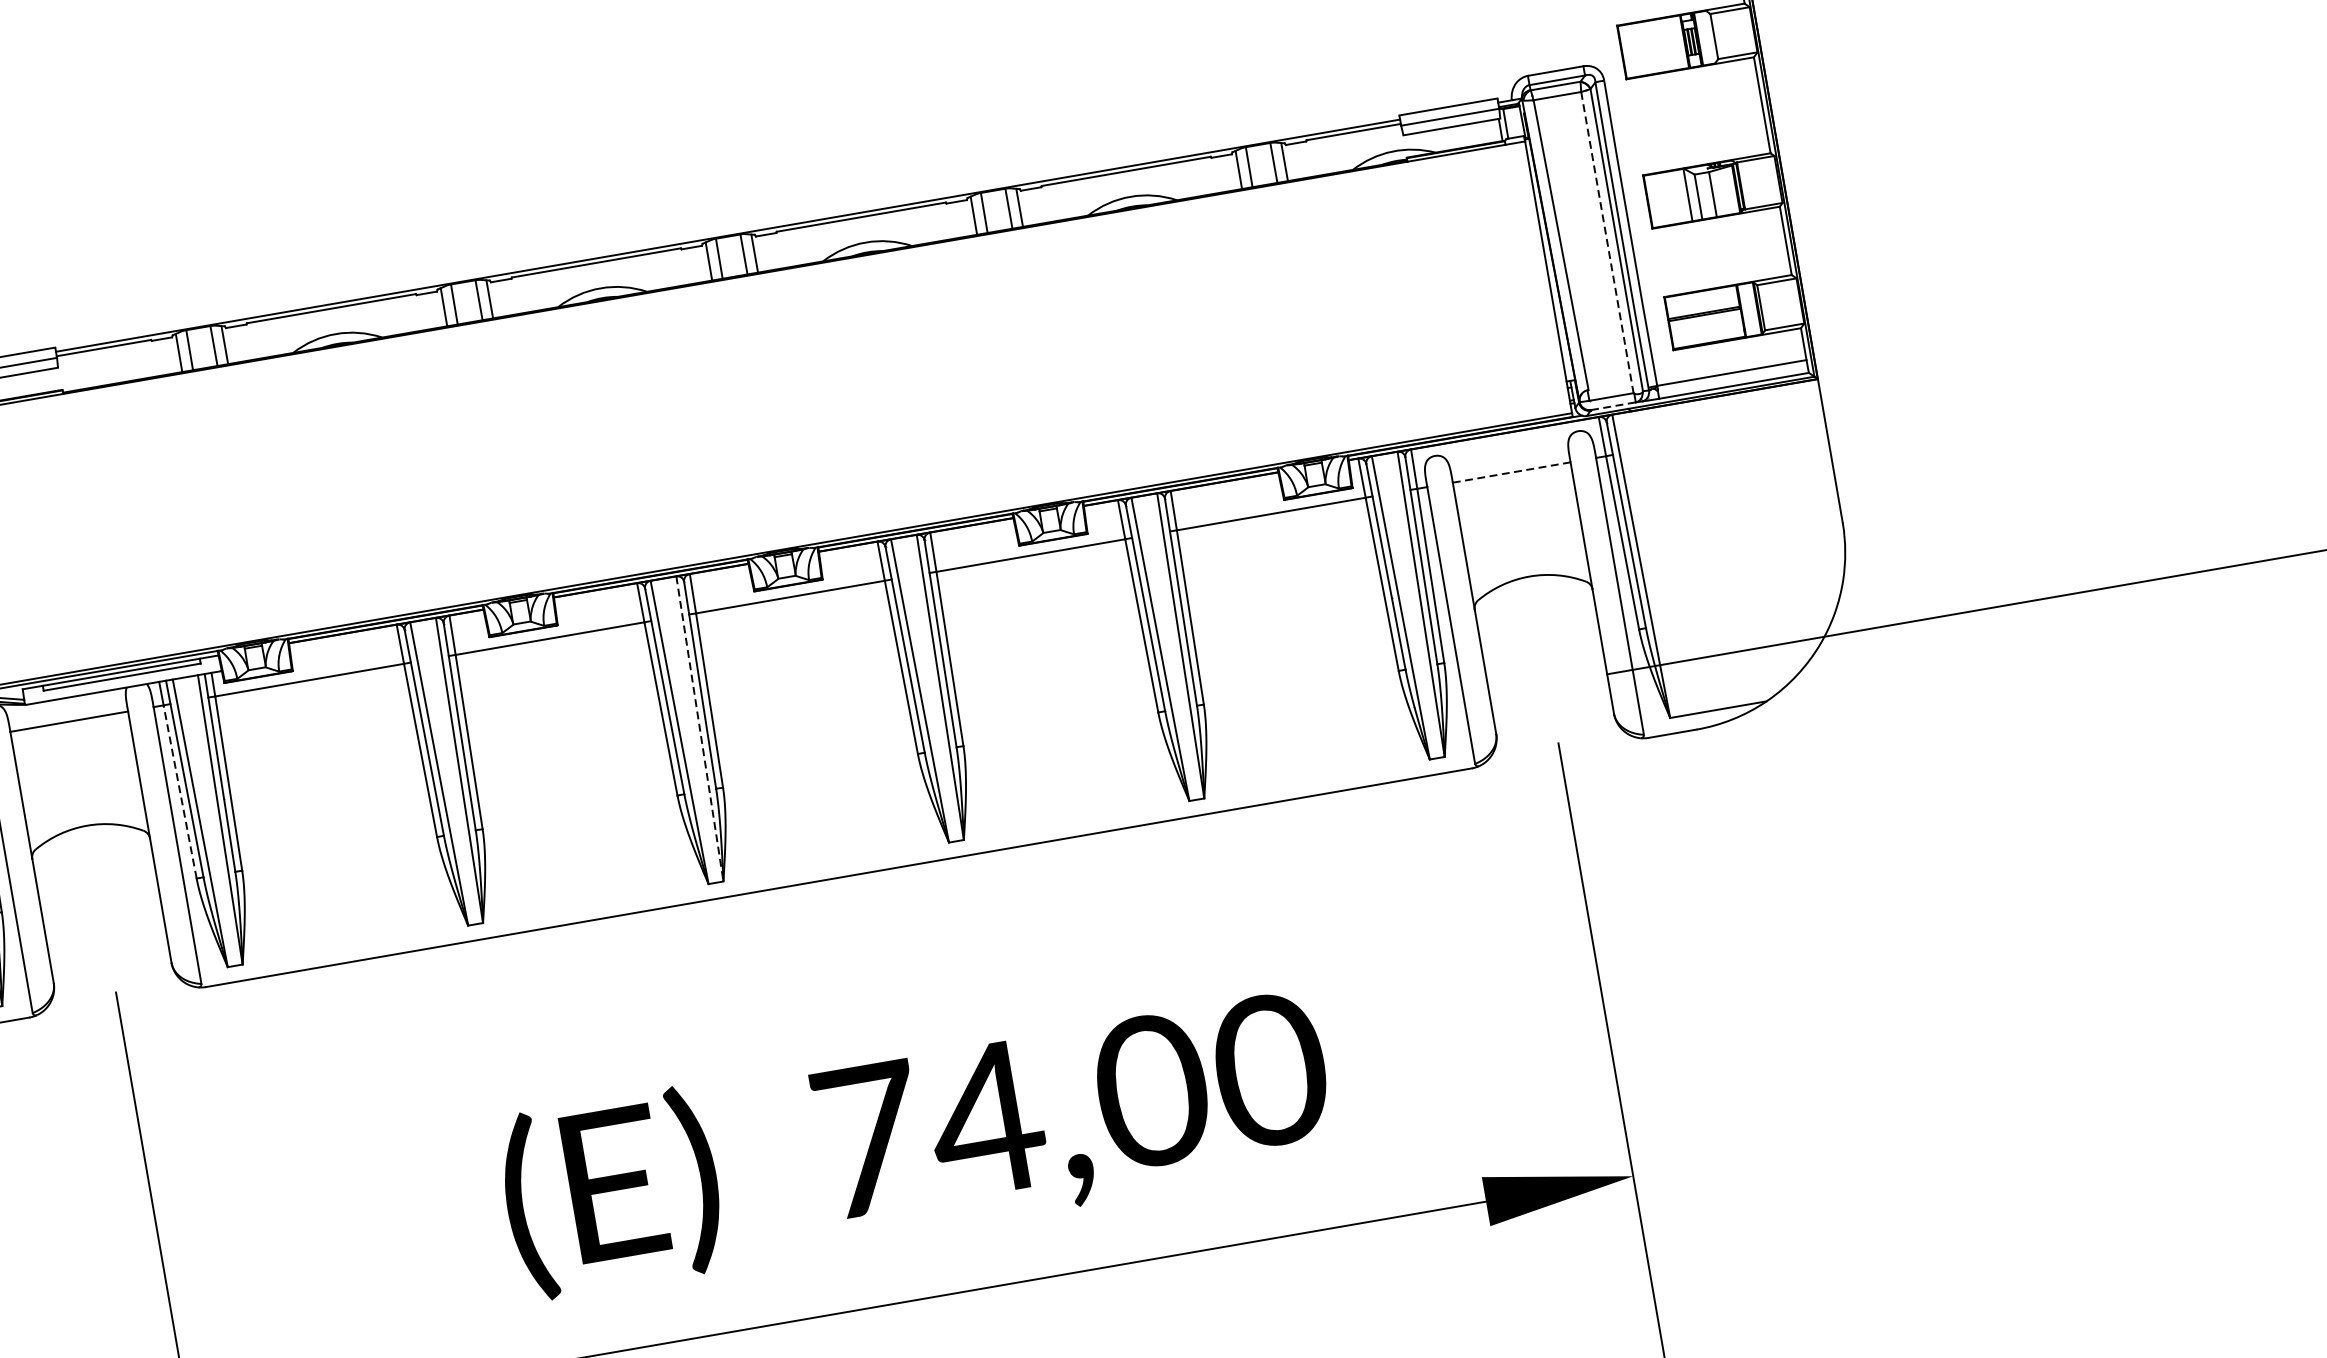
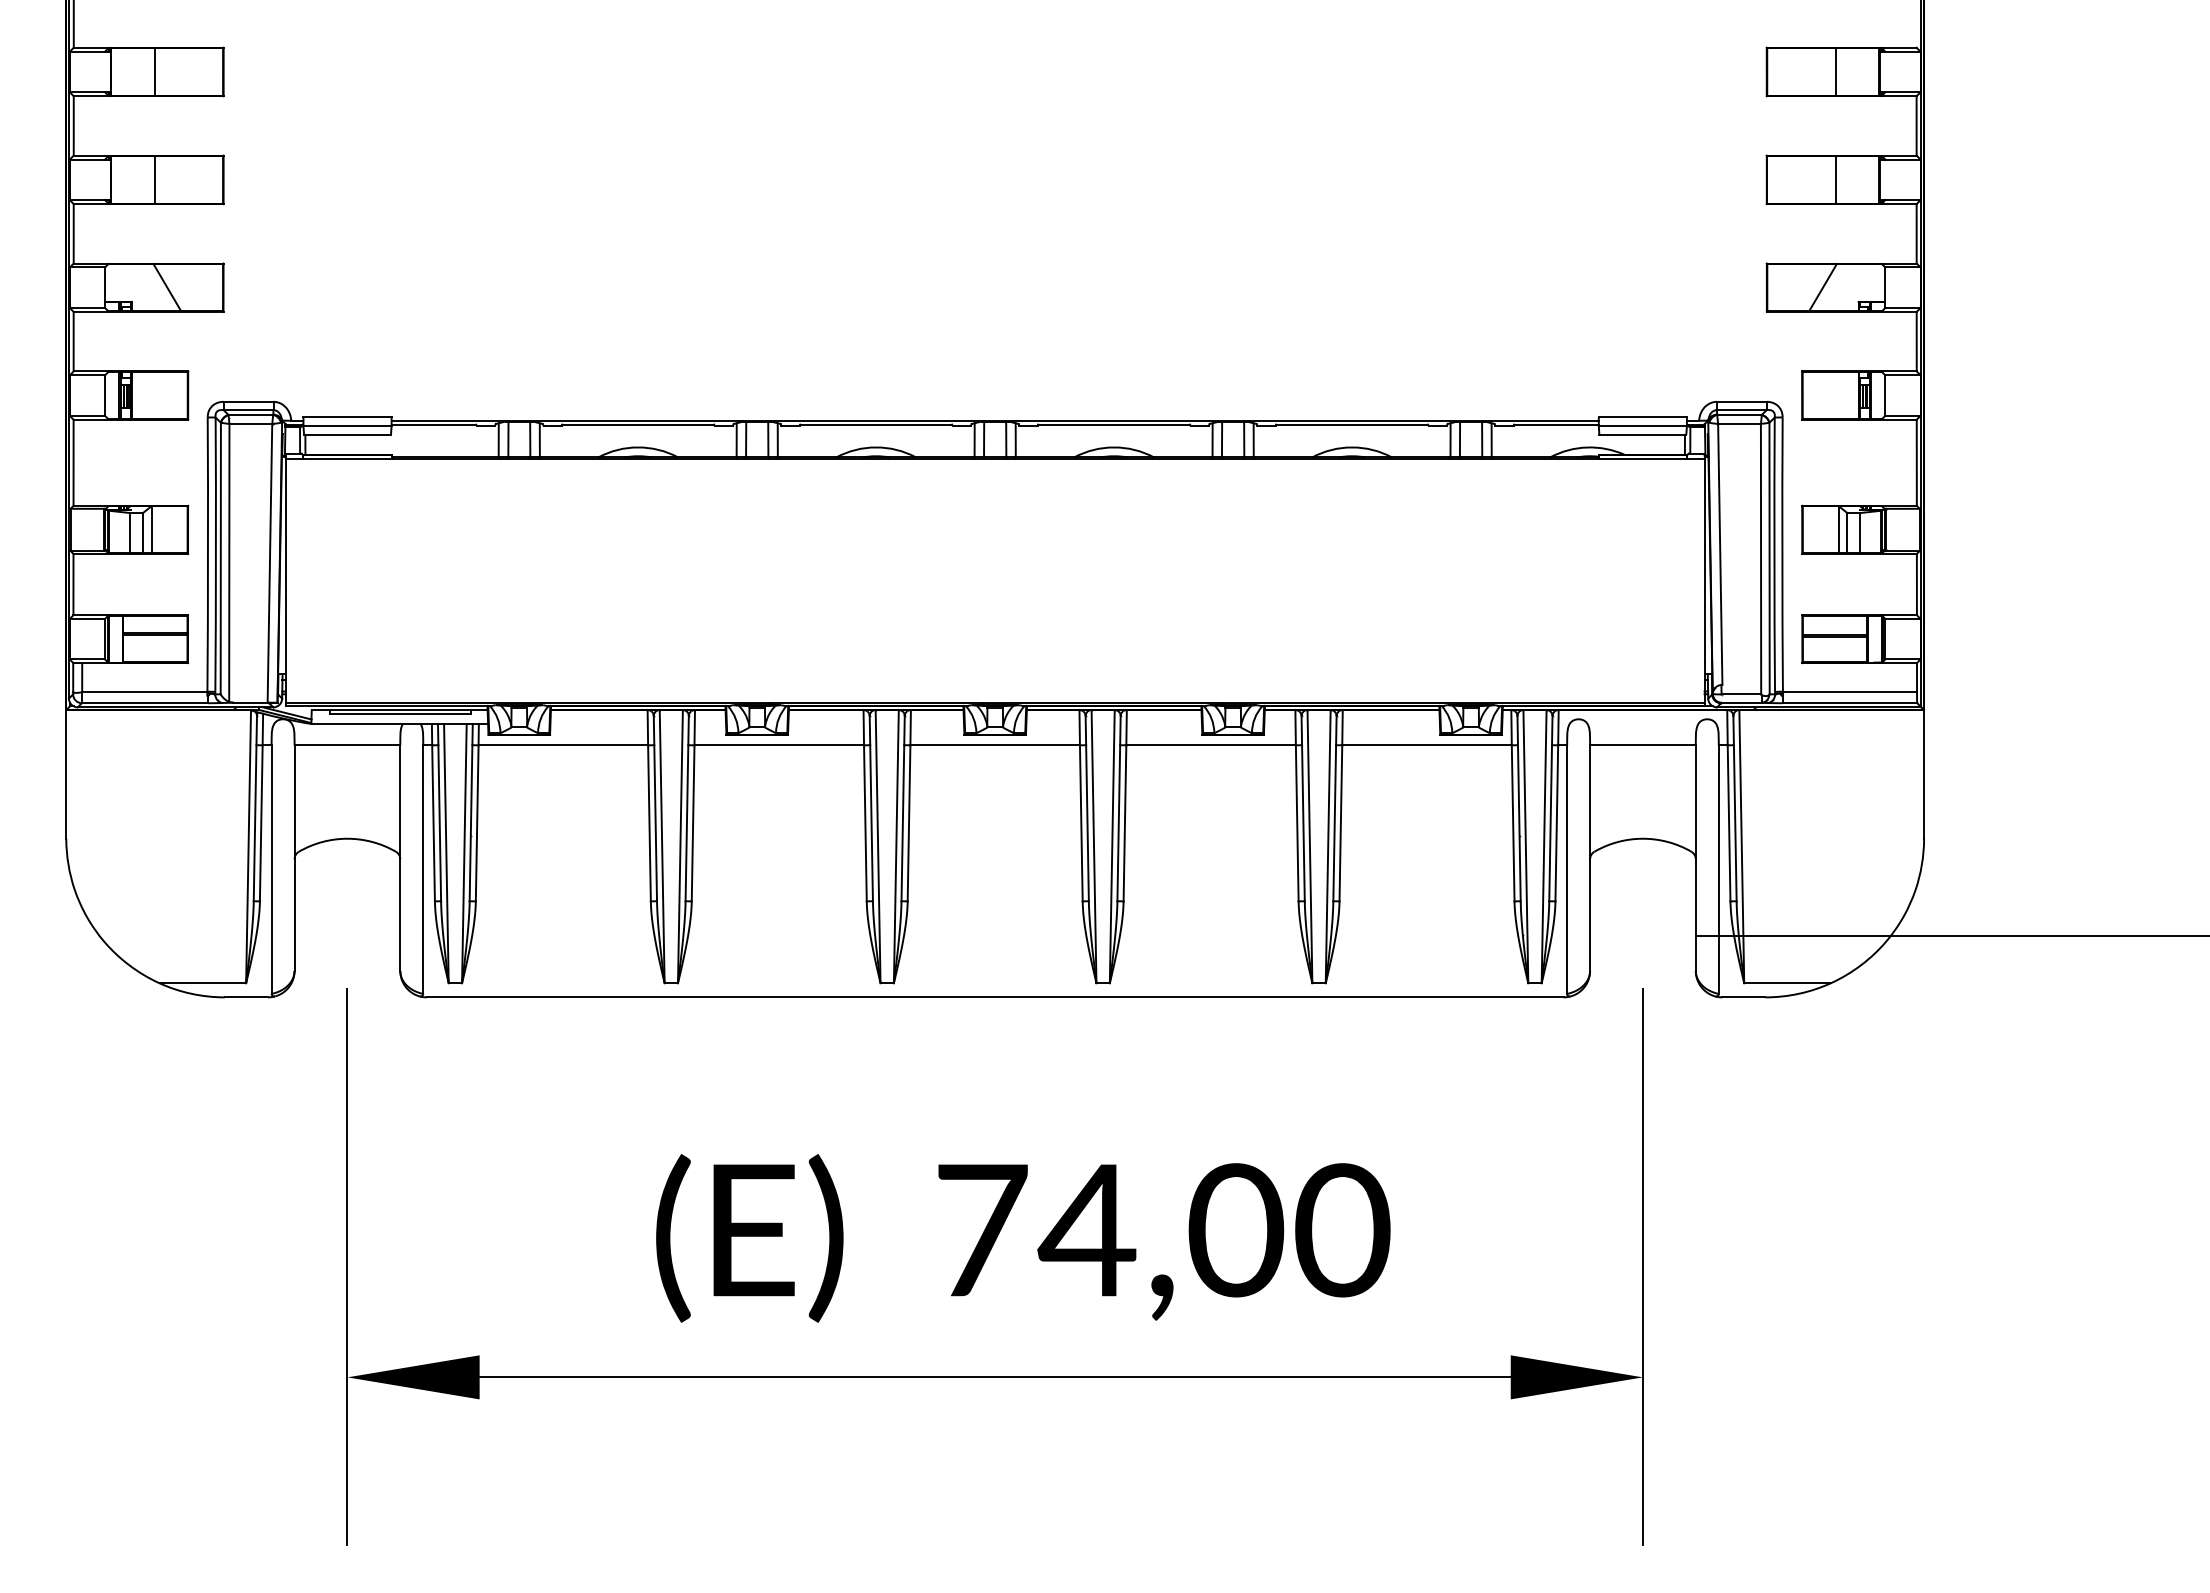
line: (1607, 242) -> (1761, 559), dashed -> solid
line: (1614, 405) -> (1742, 702), dashed -> solid
line: (1511, 472) -> (1642, 745), dashed -> solid
line: (700, 728) -> (896, 846), dashed -> solid
line: (179, 791) -> (433, 822), dashed -> solid

